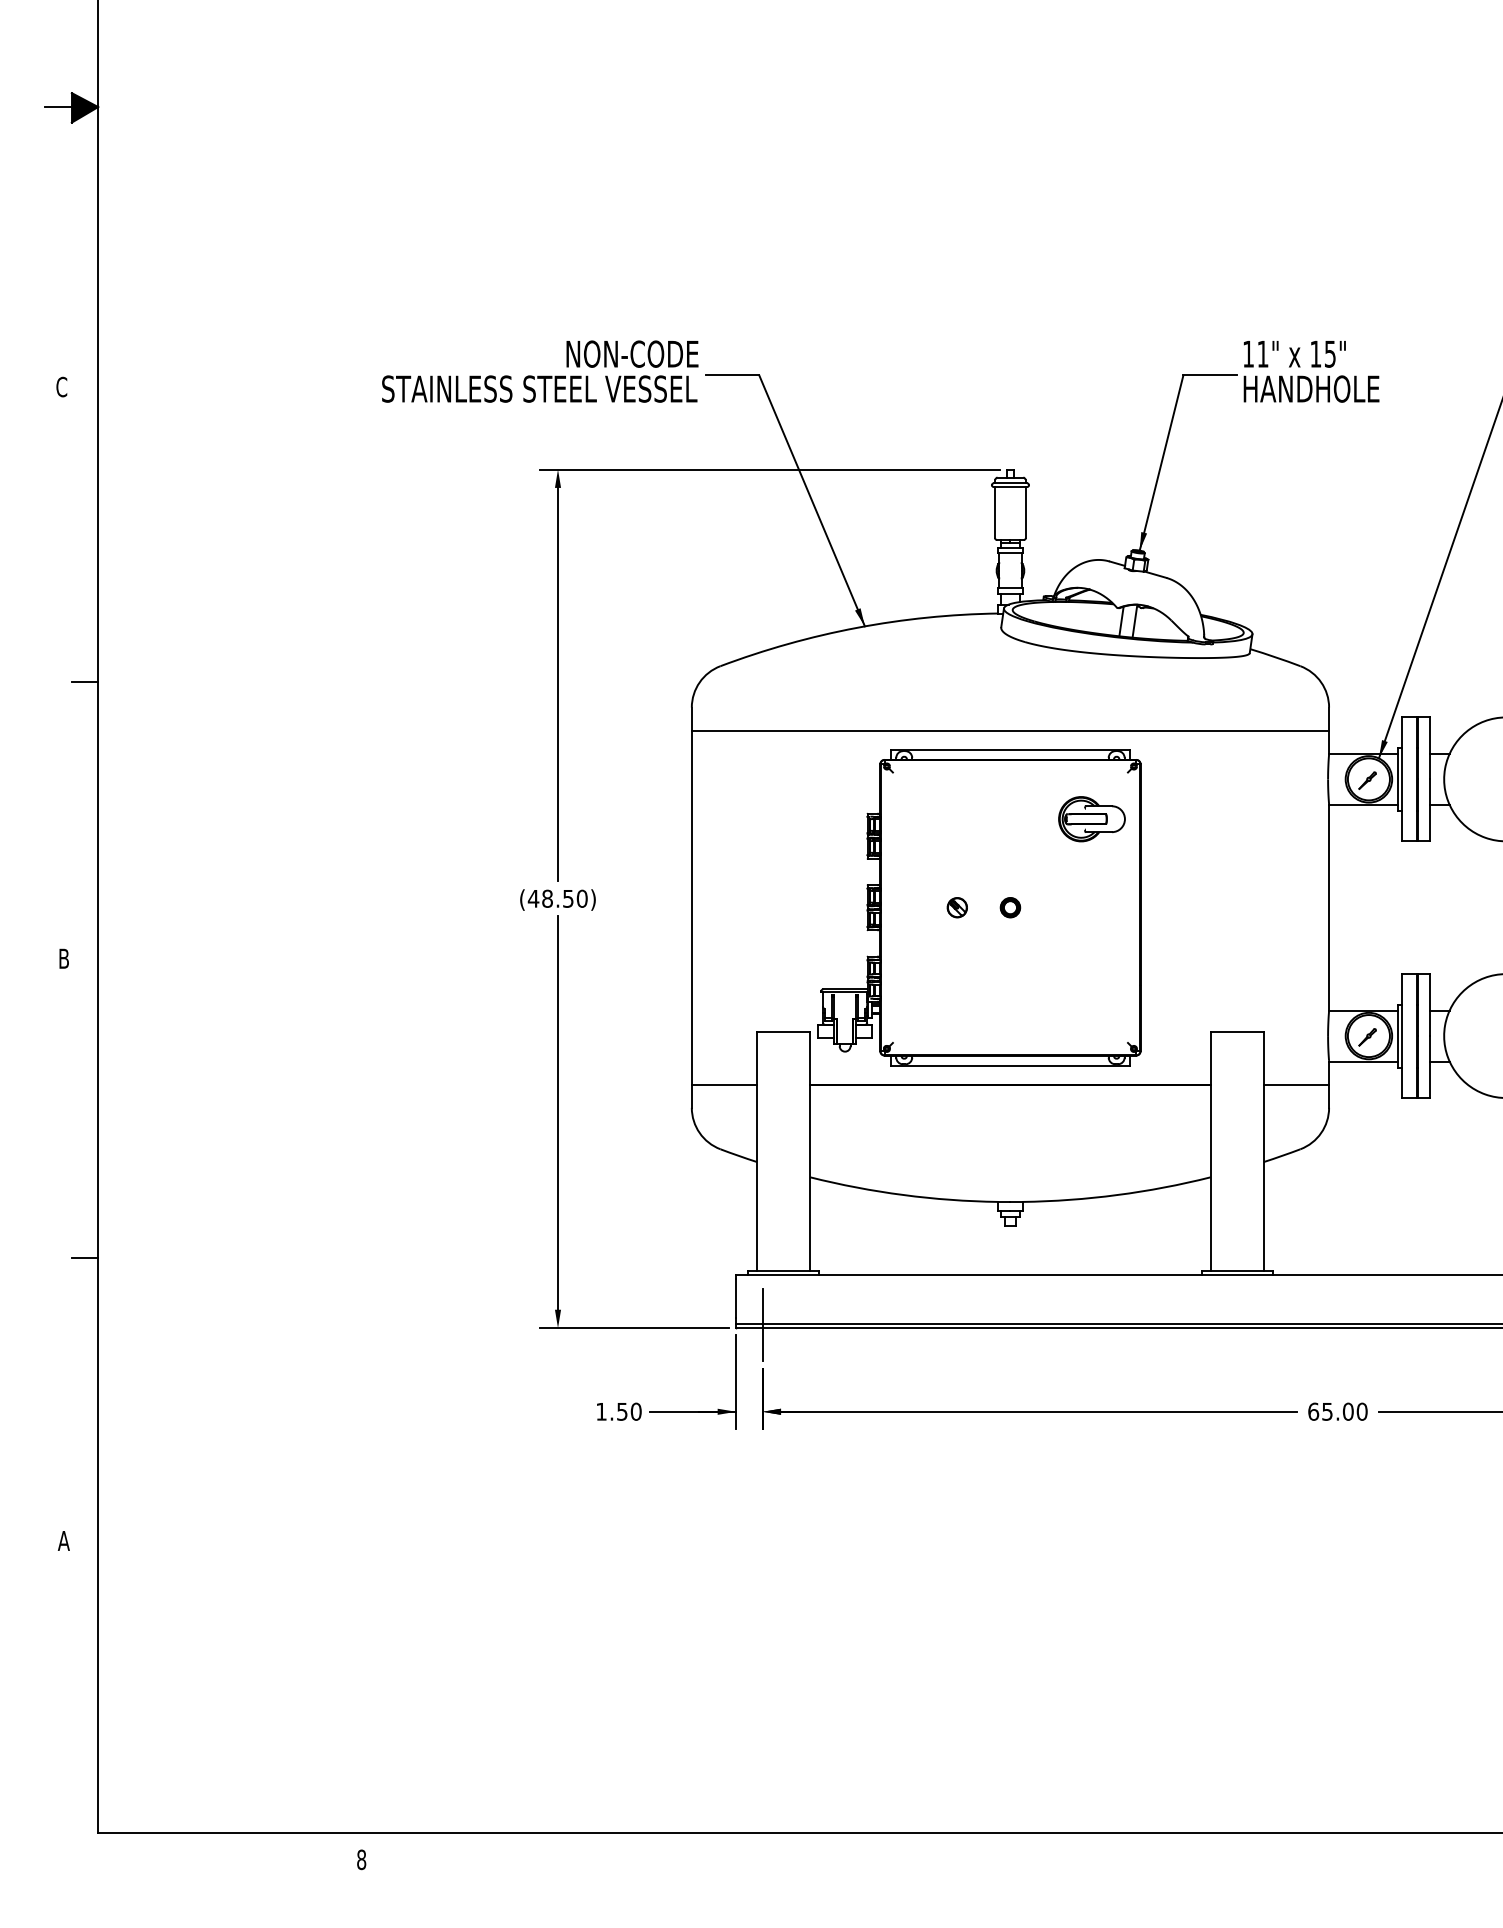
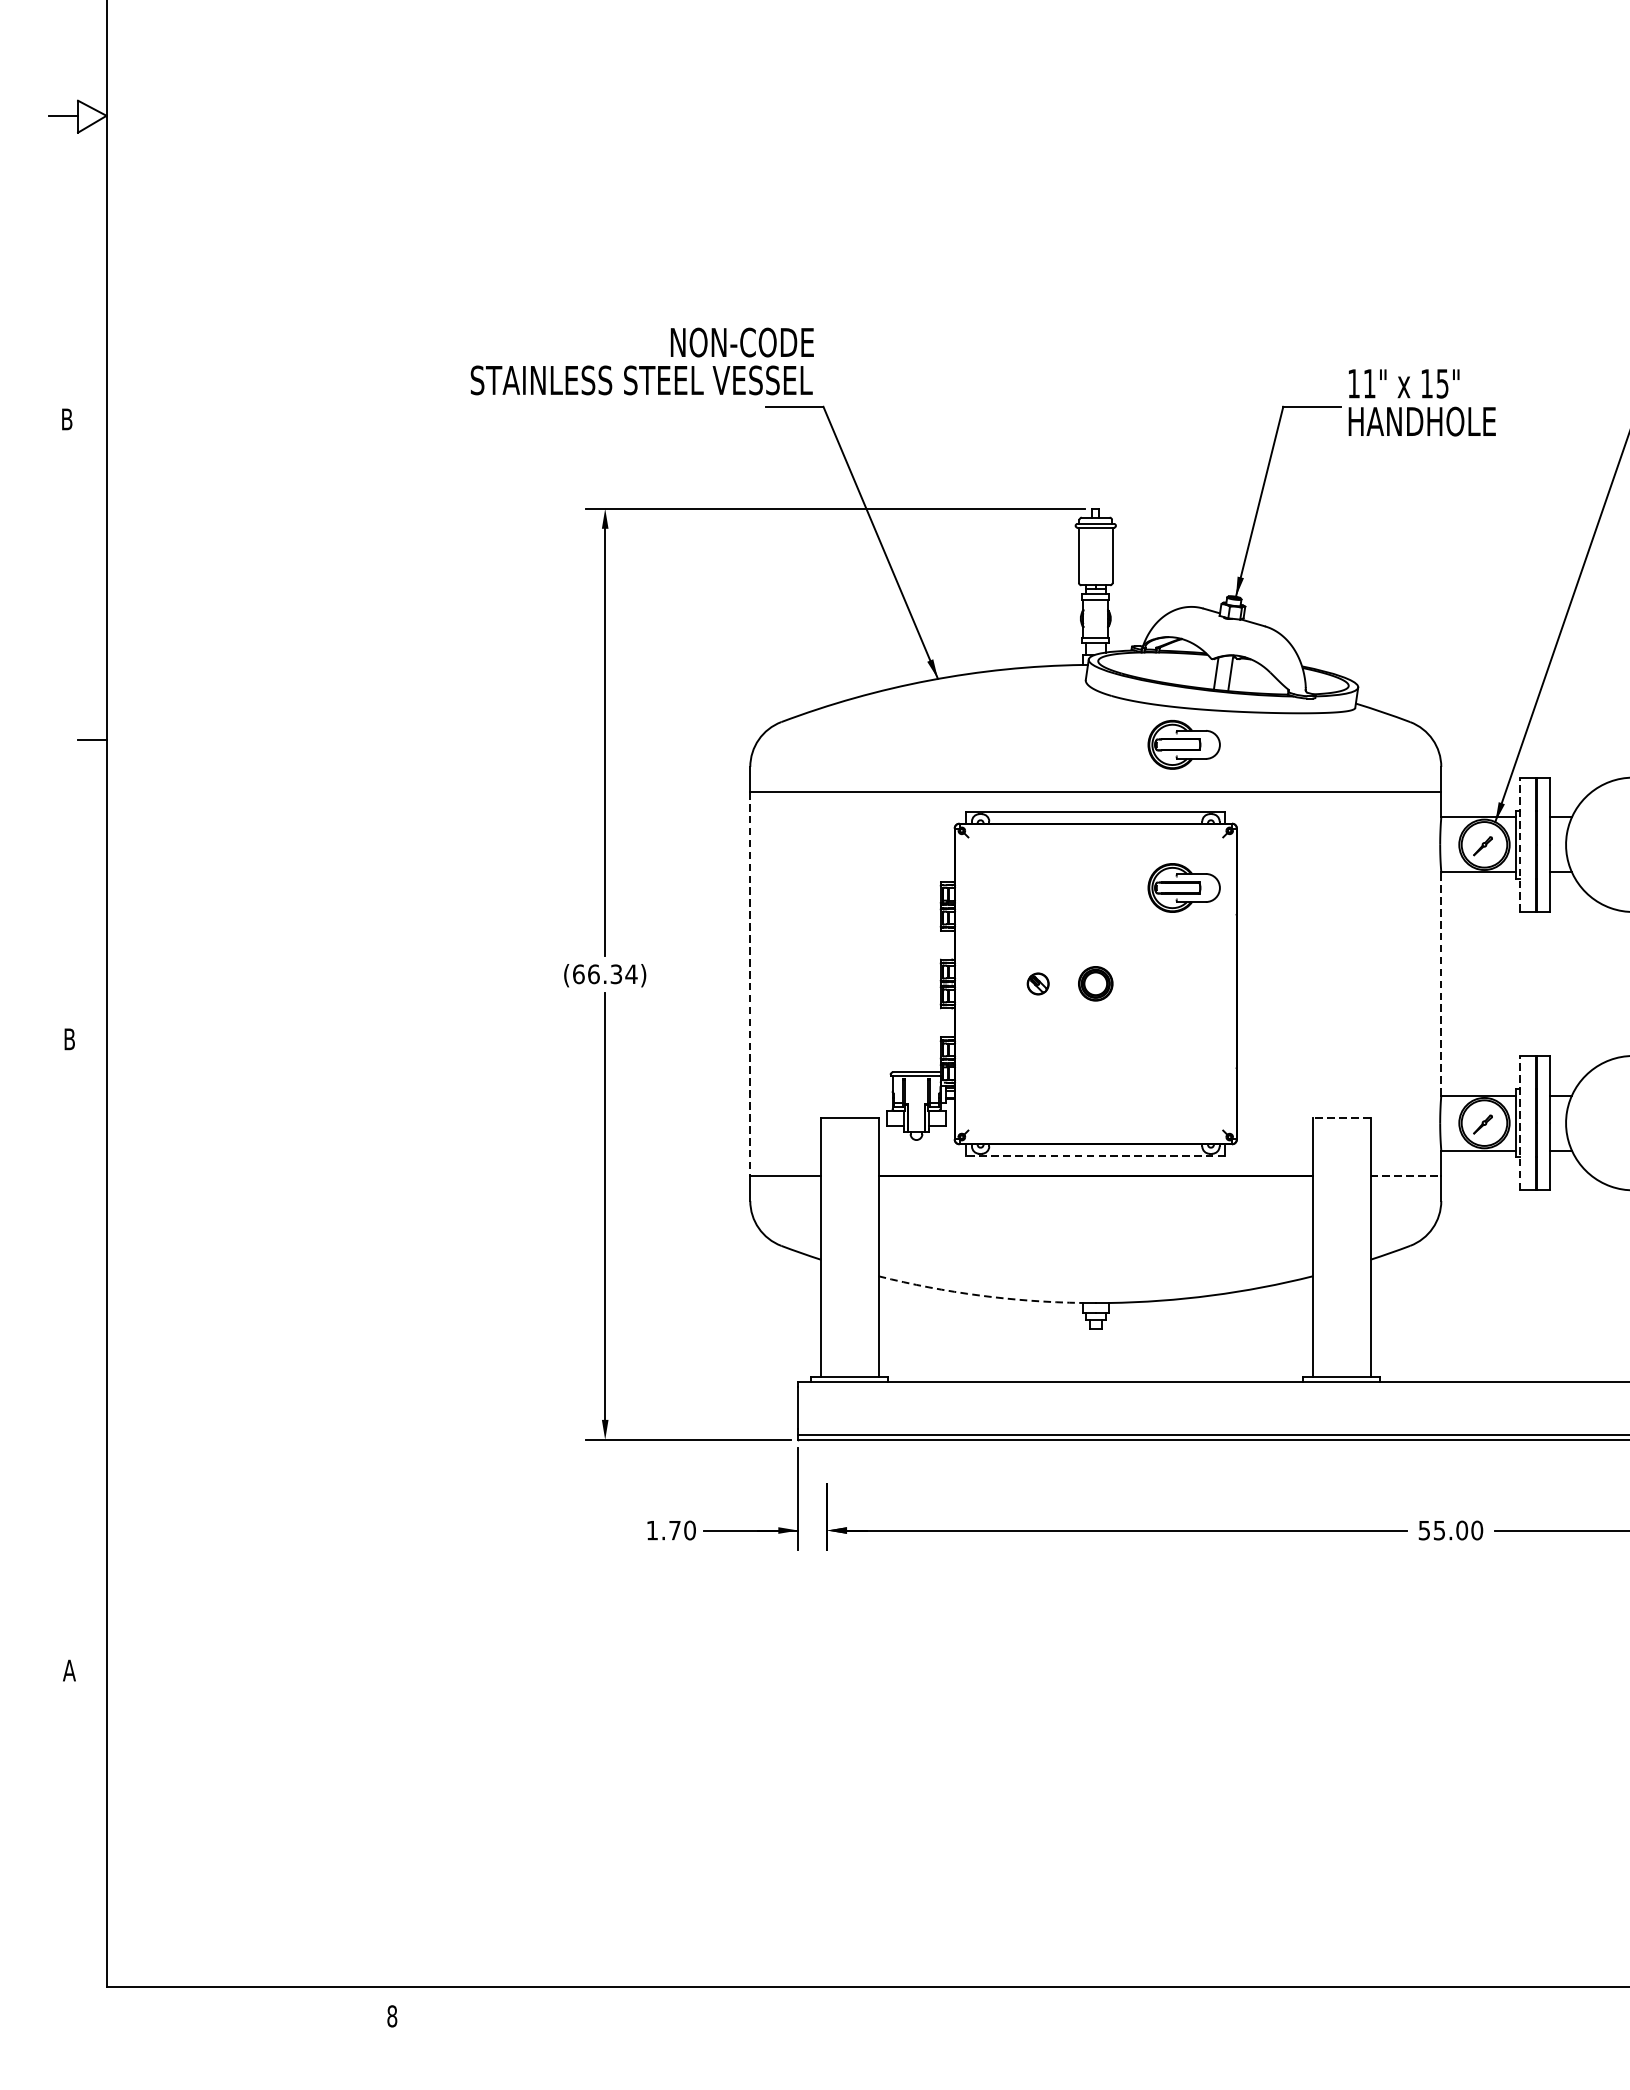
fill: (84, 107) -> (91, 116), removed
text: (540, 371) -> (642, 361), moved
text: (61, 386) -> (66, 418), C -> B
part: (1091, 687) -> (1183, 745), added
line: (1402, 779) -> (1520, 844), solid -> dashed
text: (557, 898) -> (604, 973), (48.50) -> (66.34)
part: (1010, 907) -> (1095, 983), size x1.6
line: (1329, 907) -> (1441, 983), solid -> dashed
line: (691, 908) -> (749, 984), solid -> dashed
line: (1237, 1031) -> (1341, 1118), solid -> dashed
line: (1402, 1036) -> (1520, 1123), solid -> dashed
line: (1009, 1065) -> (1094, 1155), solid -> dashed
line: (1296, 1084) -> (1405, 1175), solid -> dashed
arc: (903, 1195) -> (979, 1296), solid -> dashed
line: (84, 1257) -> (91, 1363), removed
line: (762, 1325) -> (826, 1436), removed
text: (622, 1411) -> (675, 1530), 1.50 -> 1.70
text: (1313, 1411) -> (1424, 1530), 65.00 -> 55.00

